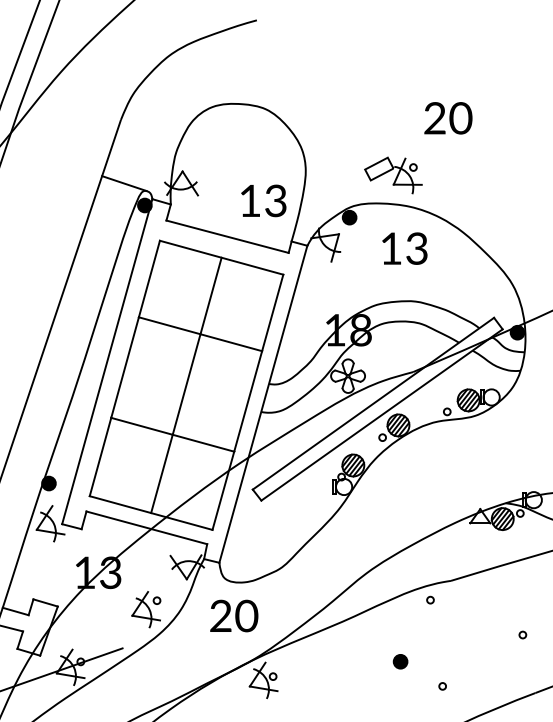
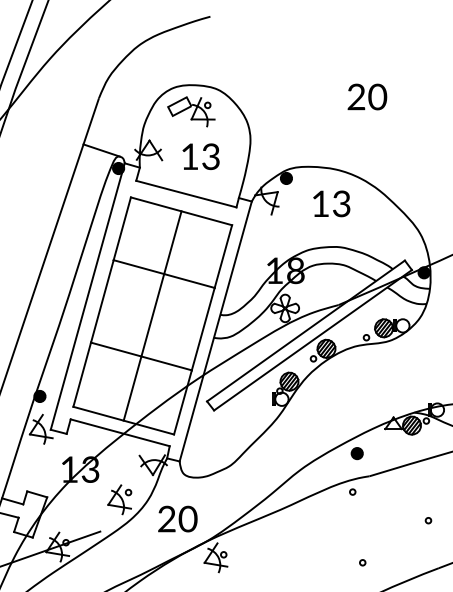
part: (393, 174) -> (191, 111), moved
text: (263, 200) -> (200, 156), moved
text: (233, 615) -> (177, 518), moved
part: (399, 661) -> (356, 453), moved

